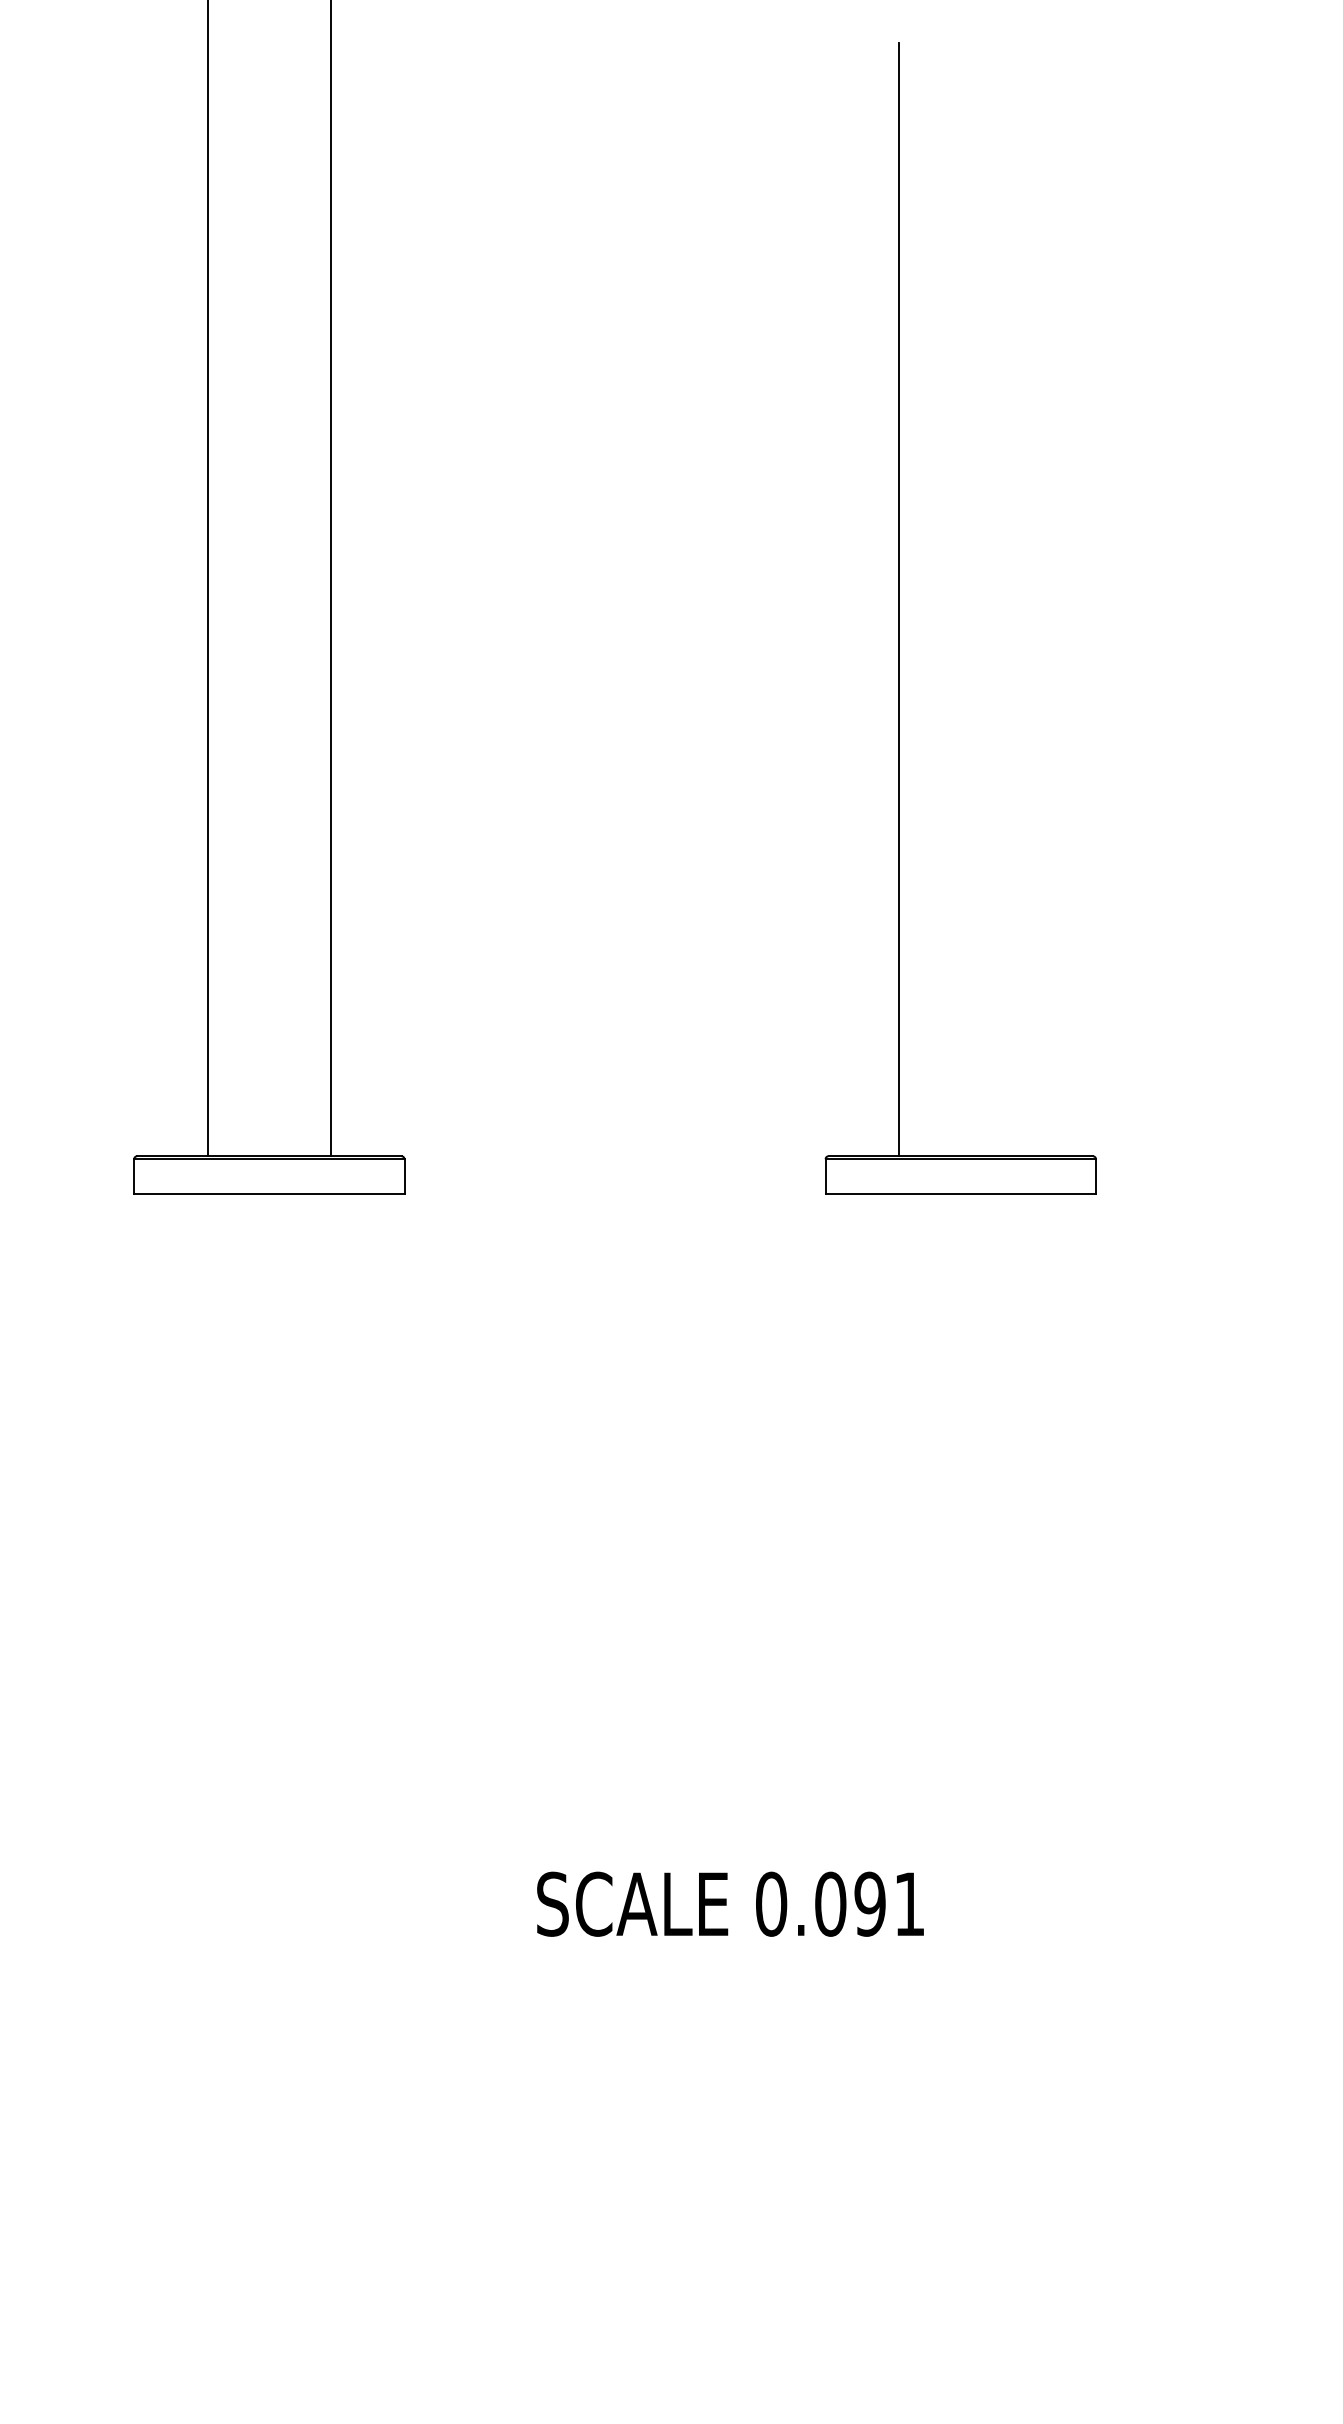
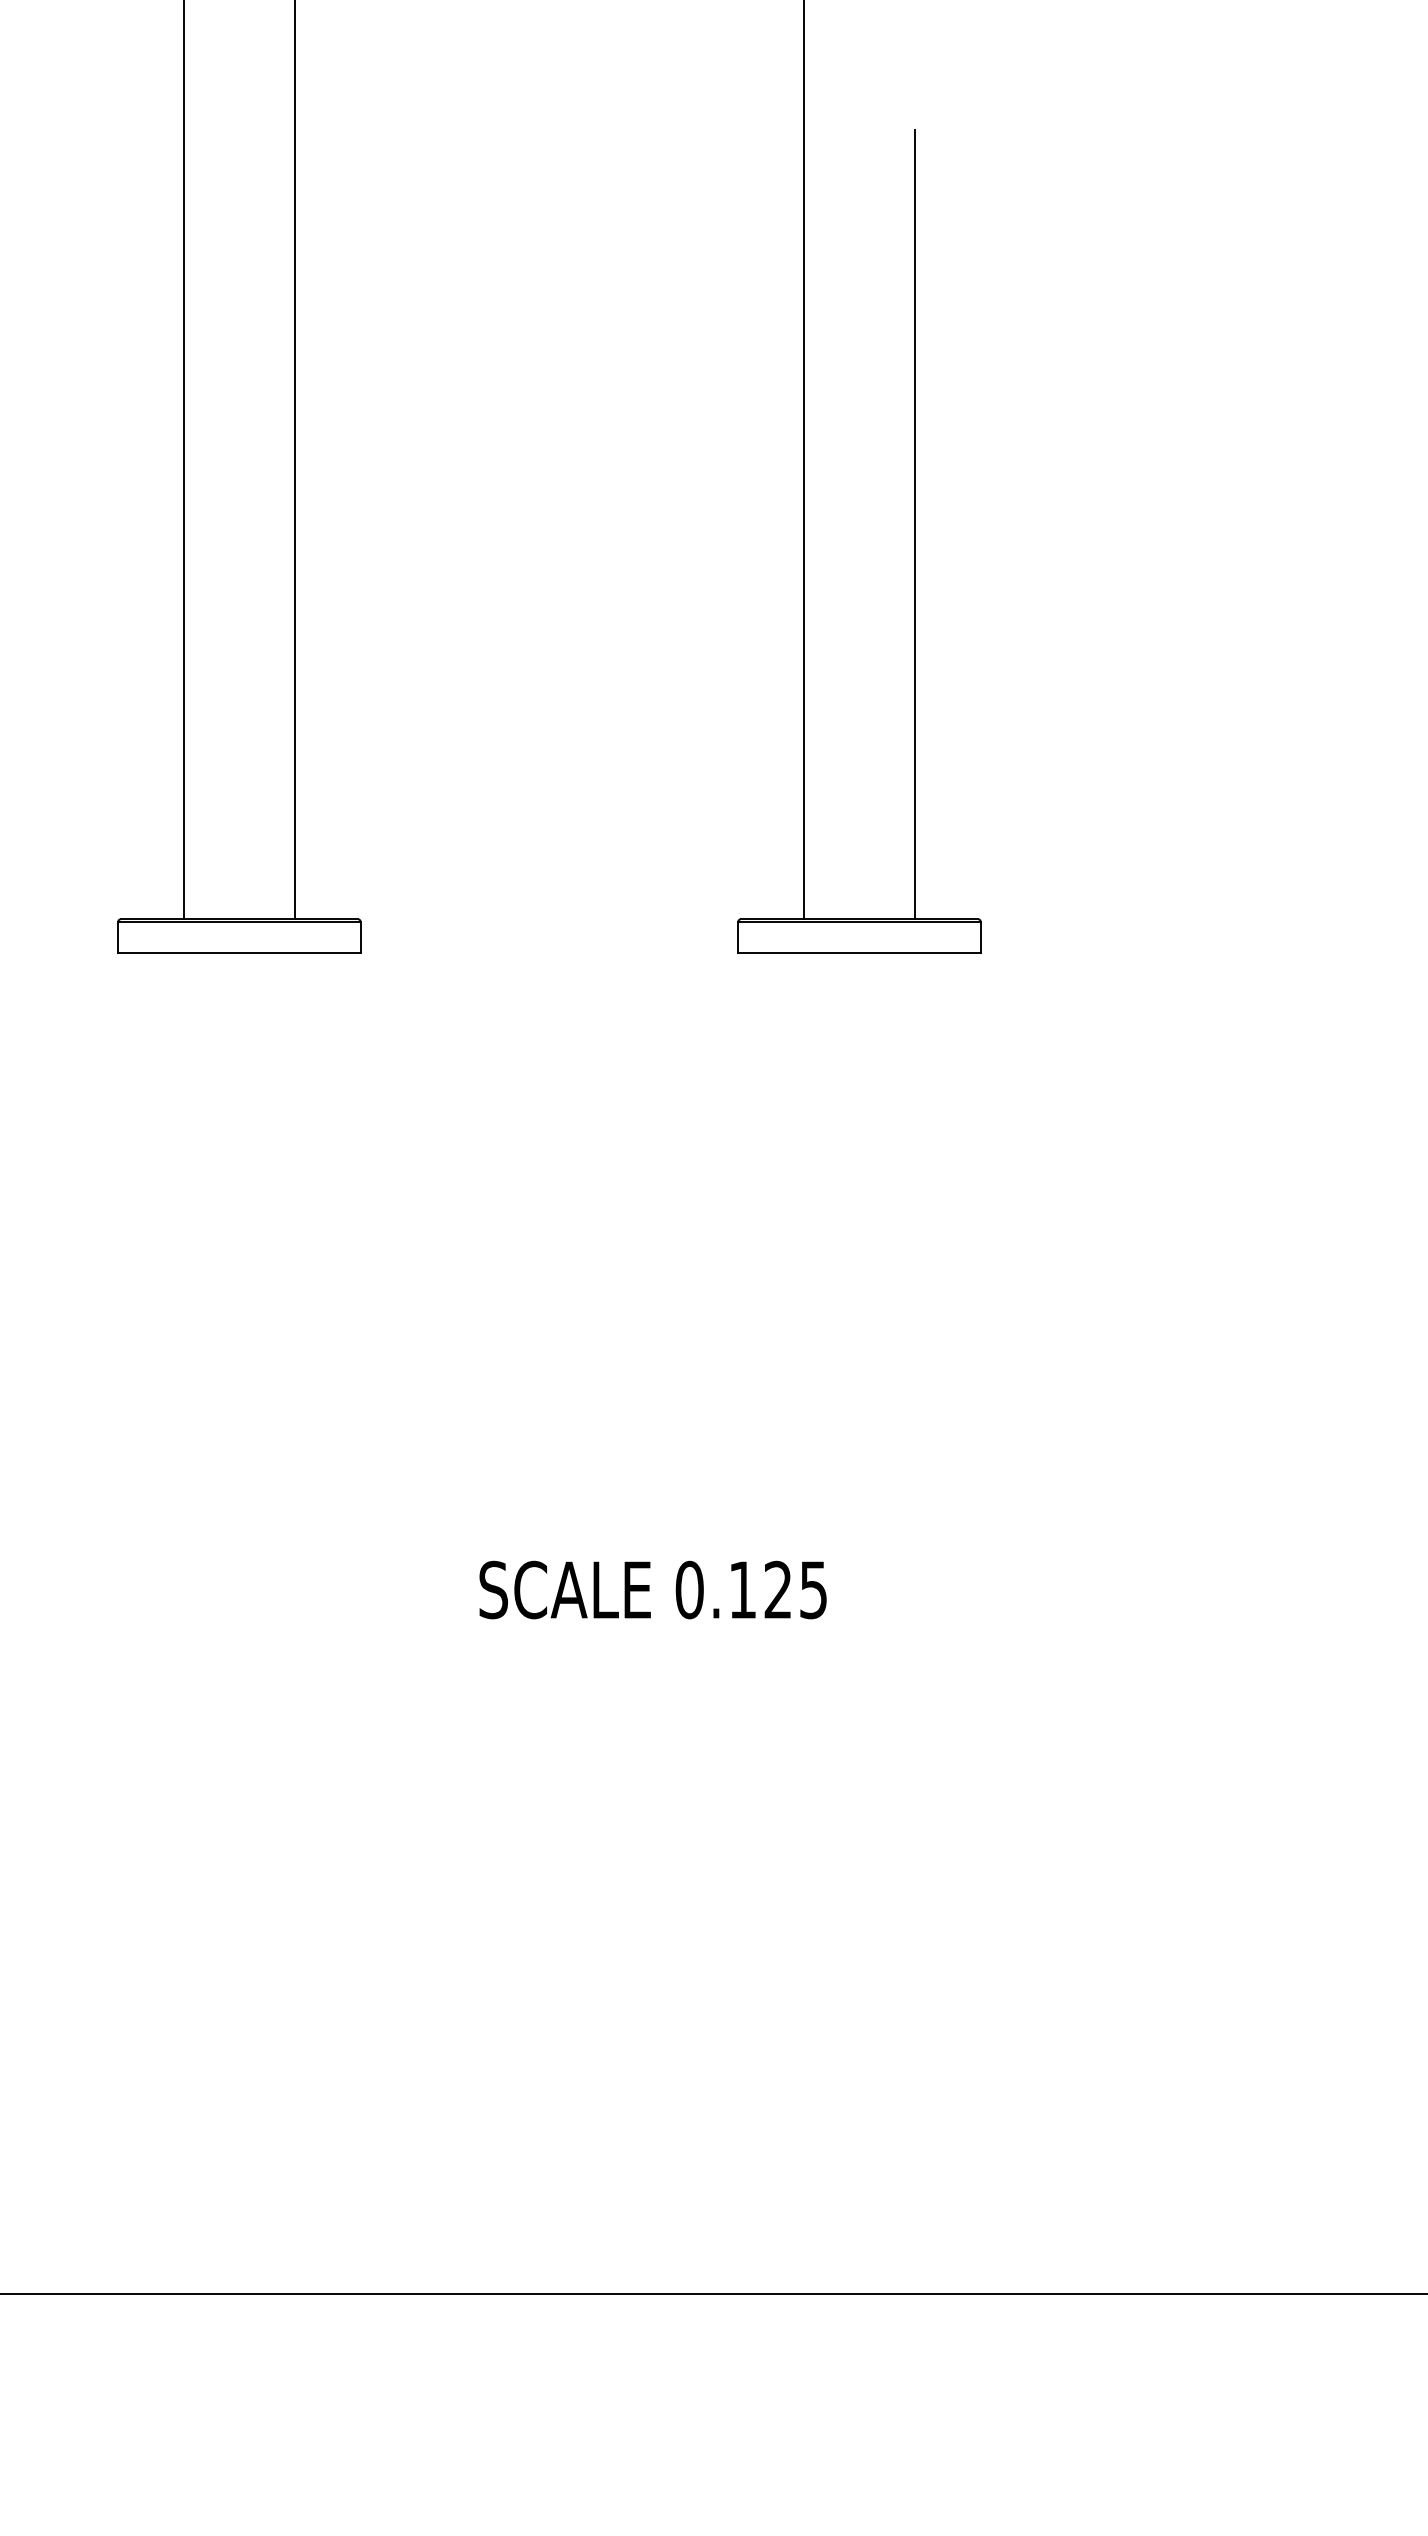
line: (1022, 716) -> (914, 524), added
text: (869, 1903) -> (777, 1589), 0.091 -> 0.125

